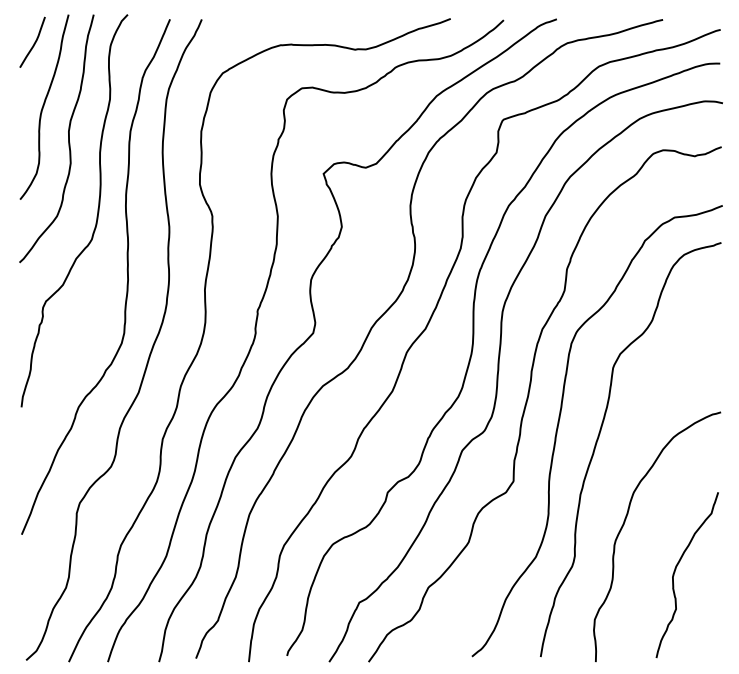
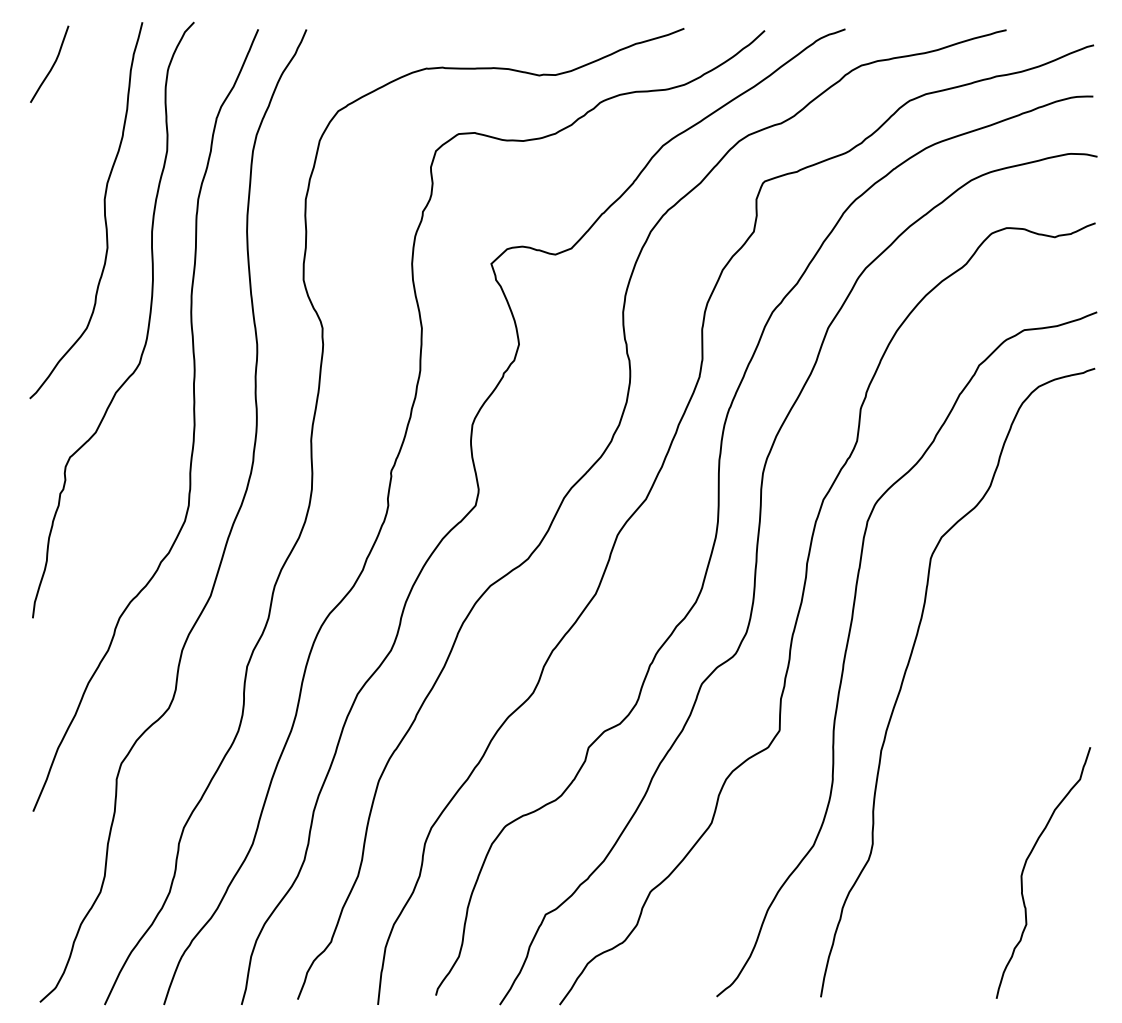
curve: (44, 106) -> (67, 161), removed
curve: (625, 522) -> (949, 793), removed

